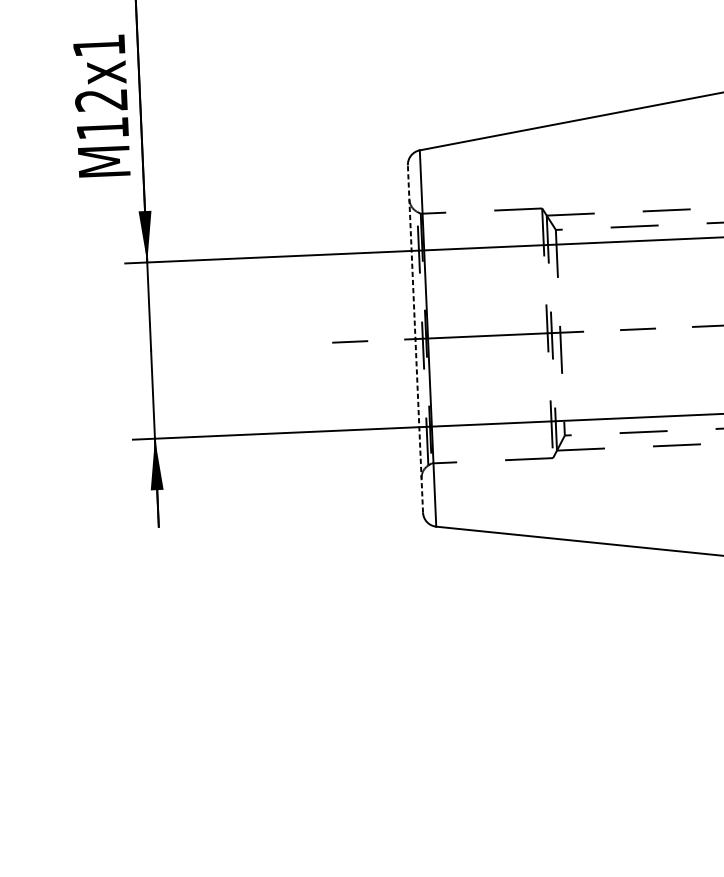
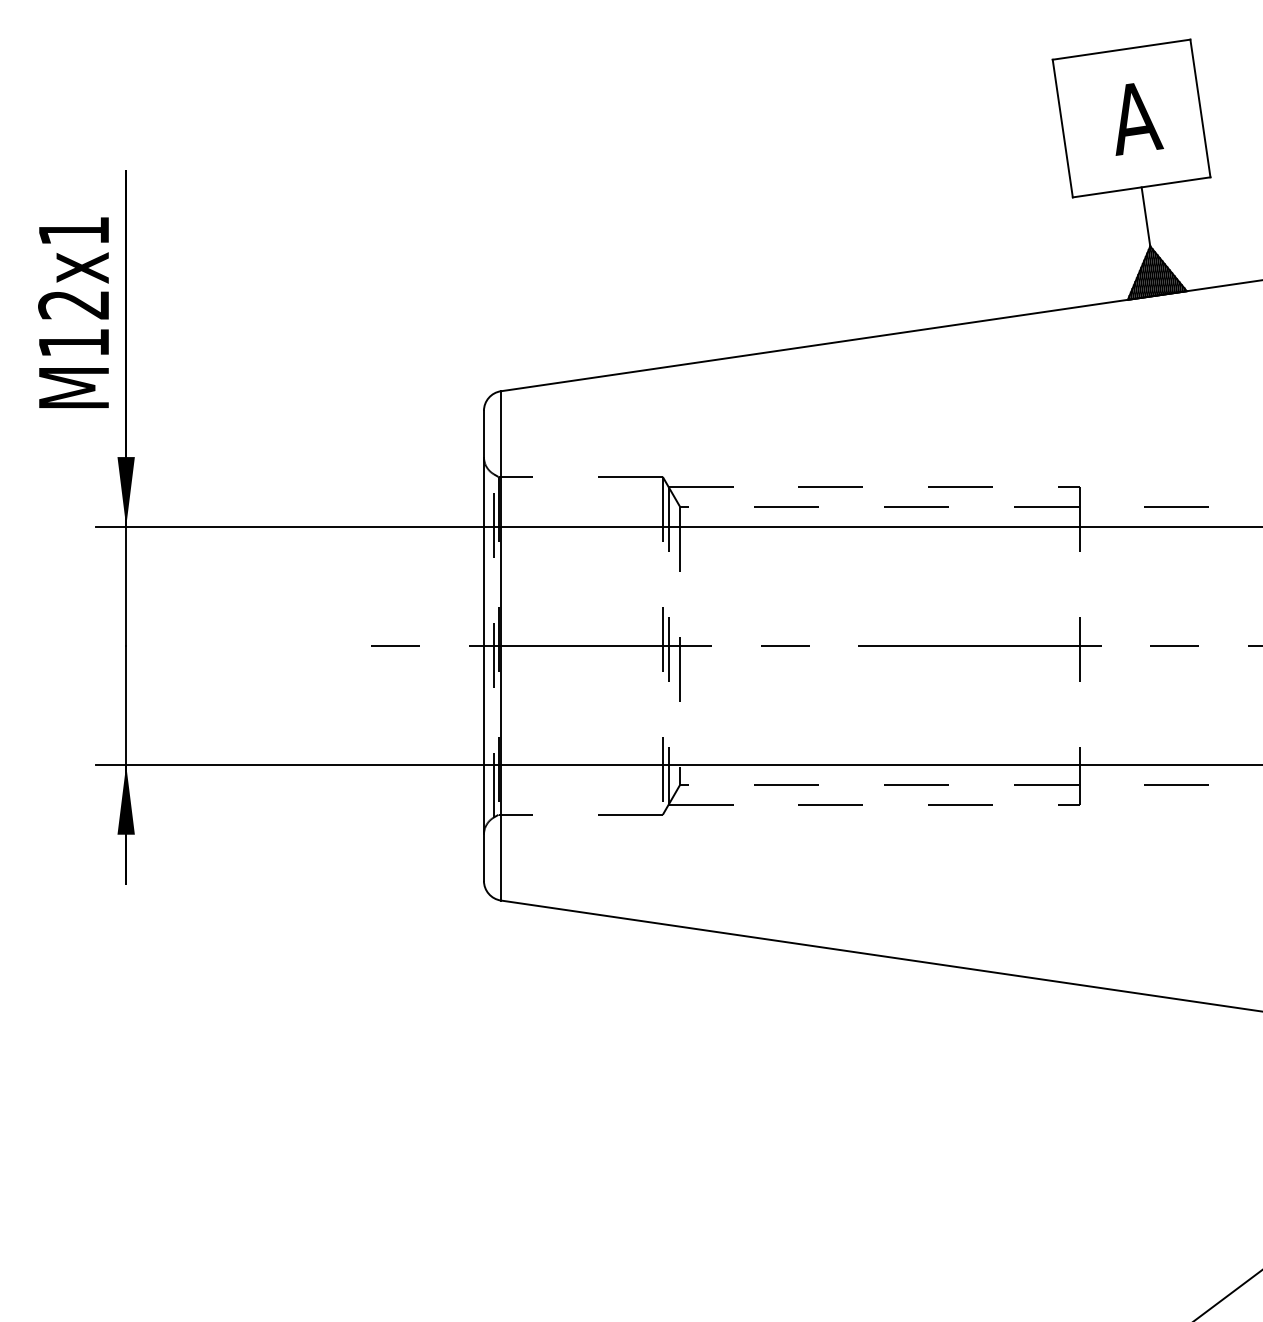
line: (415, 338) -> (483, 645), dashed -> solid

